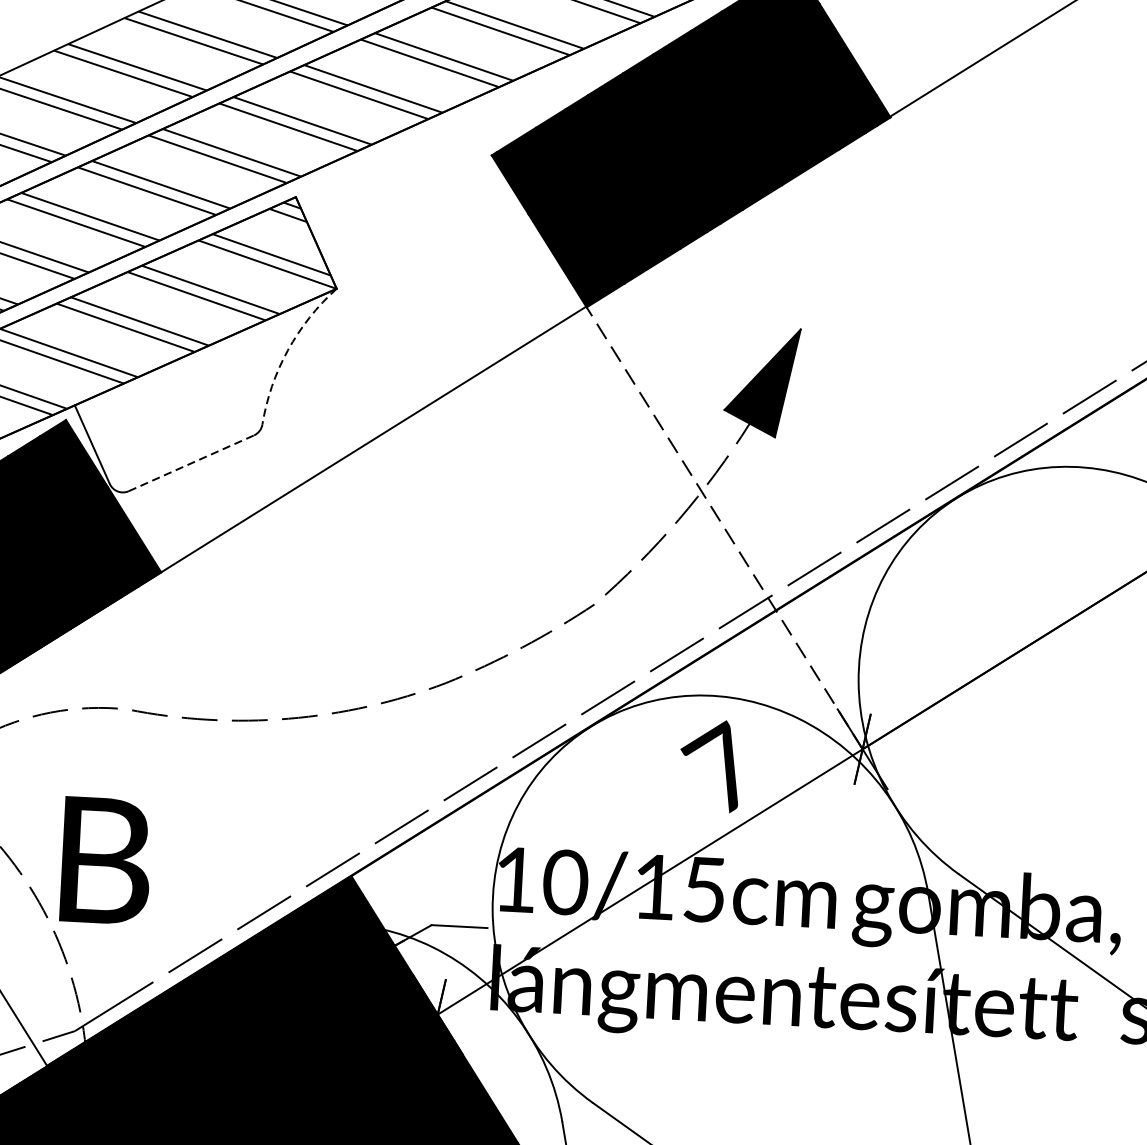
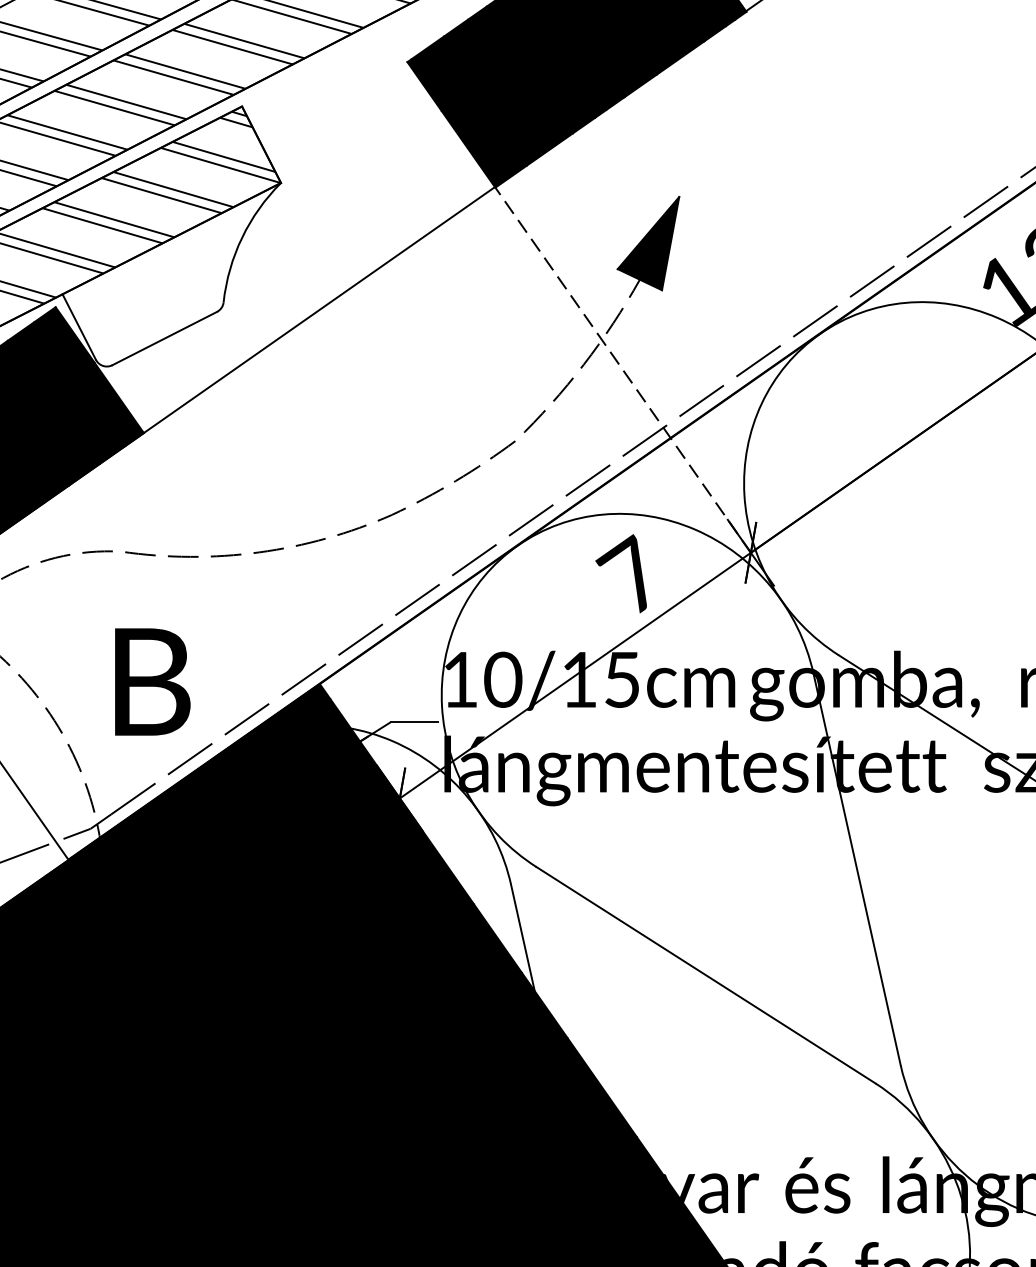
arc: (288, 350) -> (242, 237), dashed -> solid
line: (191, 463) -> (164, 338), dashed -> solid
text: (105, 860) -> (152, 681), moved

